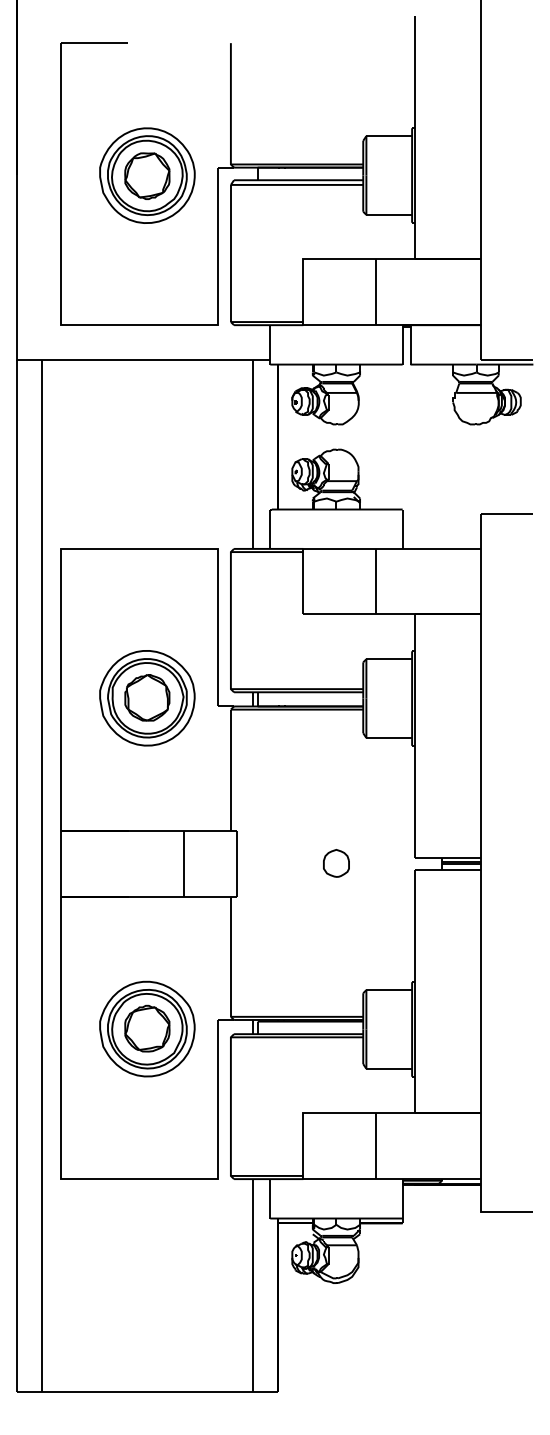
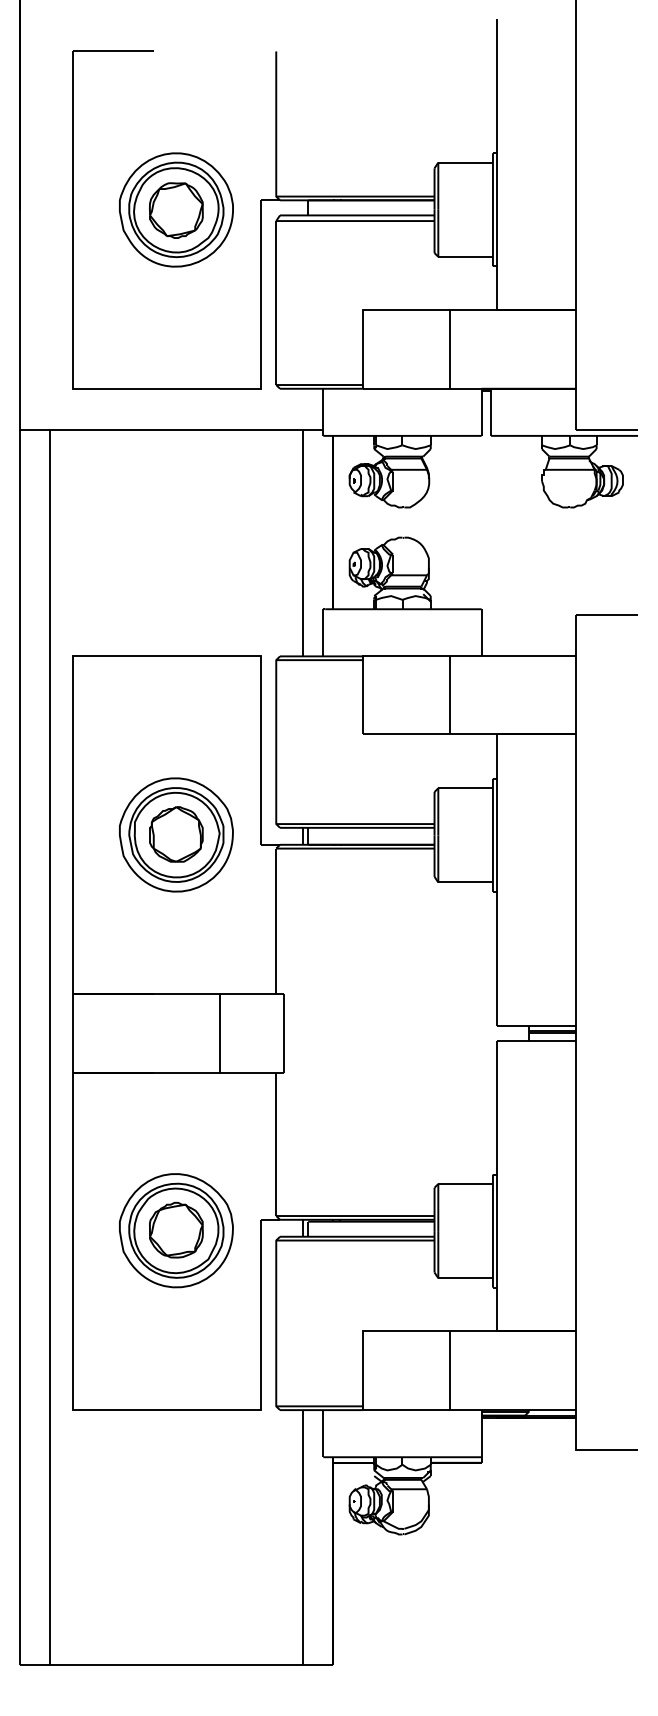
part: (336, 863) -> (402, 1032), removed

